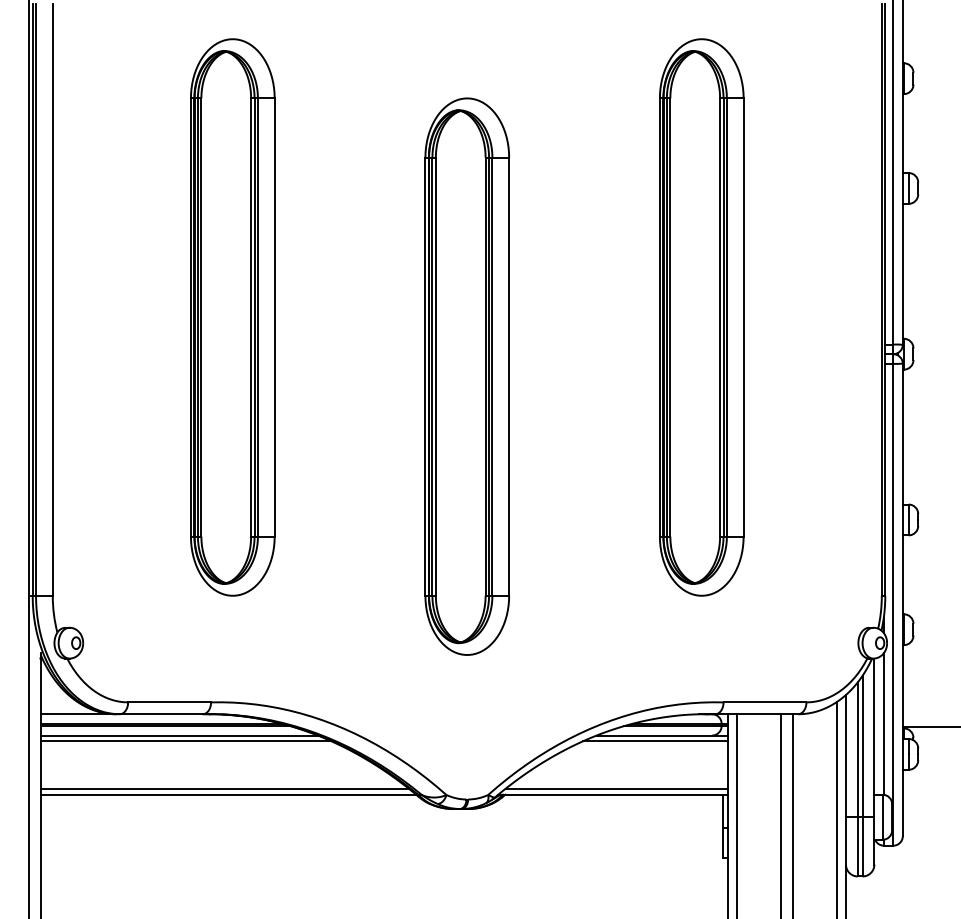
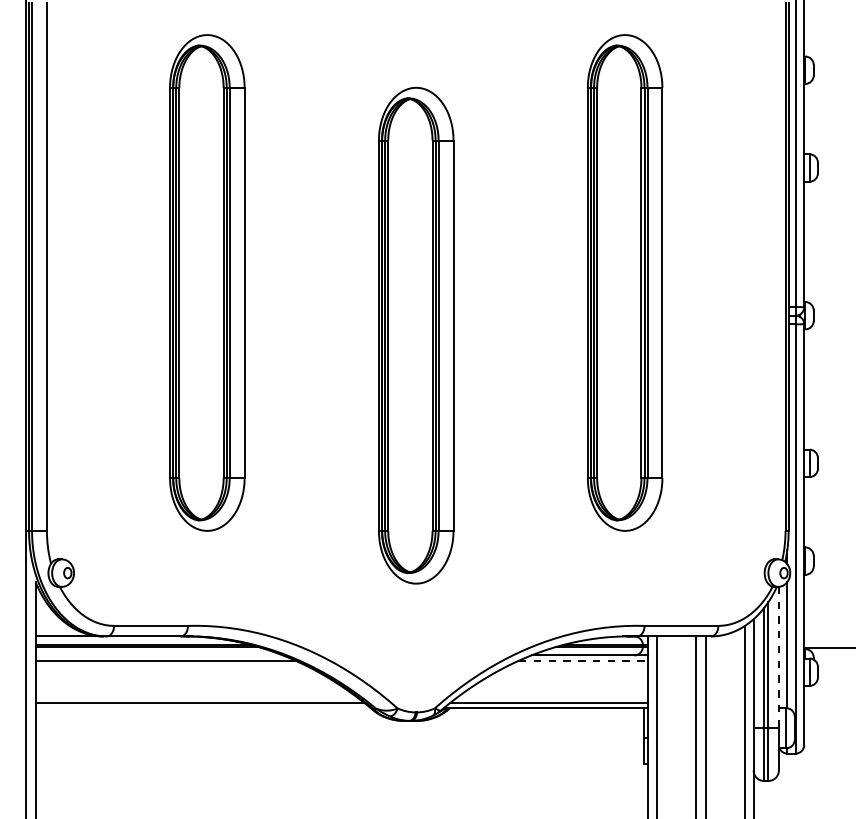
line: (178, 735) -> (158, 655), removed
line: (874, 738) -> (779, 658), solid -> dashed
line: (655, 741) -> (583, 660), solid -> dashed
line: (228, 794) -> (203, 707), removed

